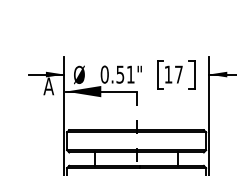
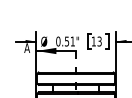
text: (178, 74) -> (99, 41), 17 -> 13

